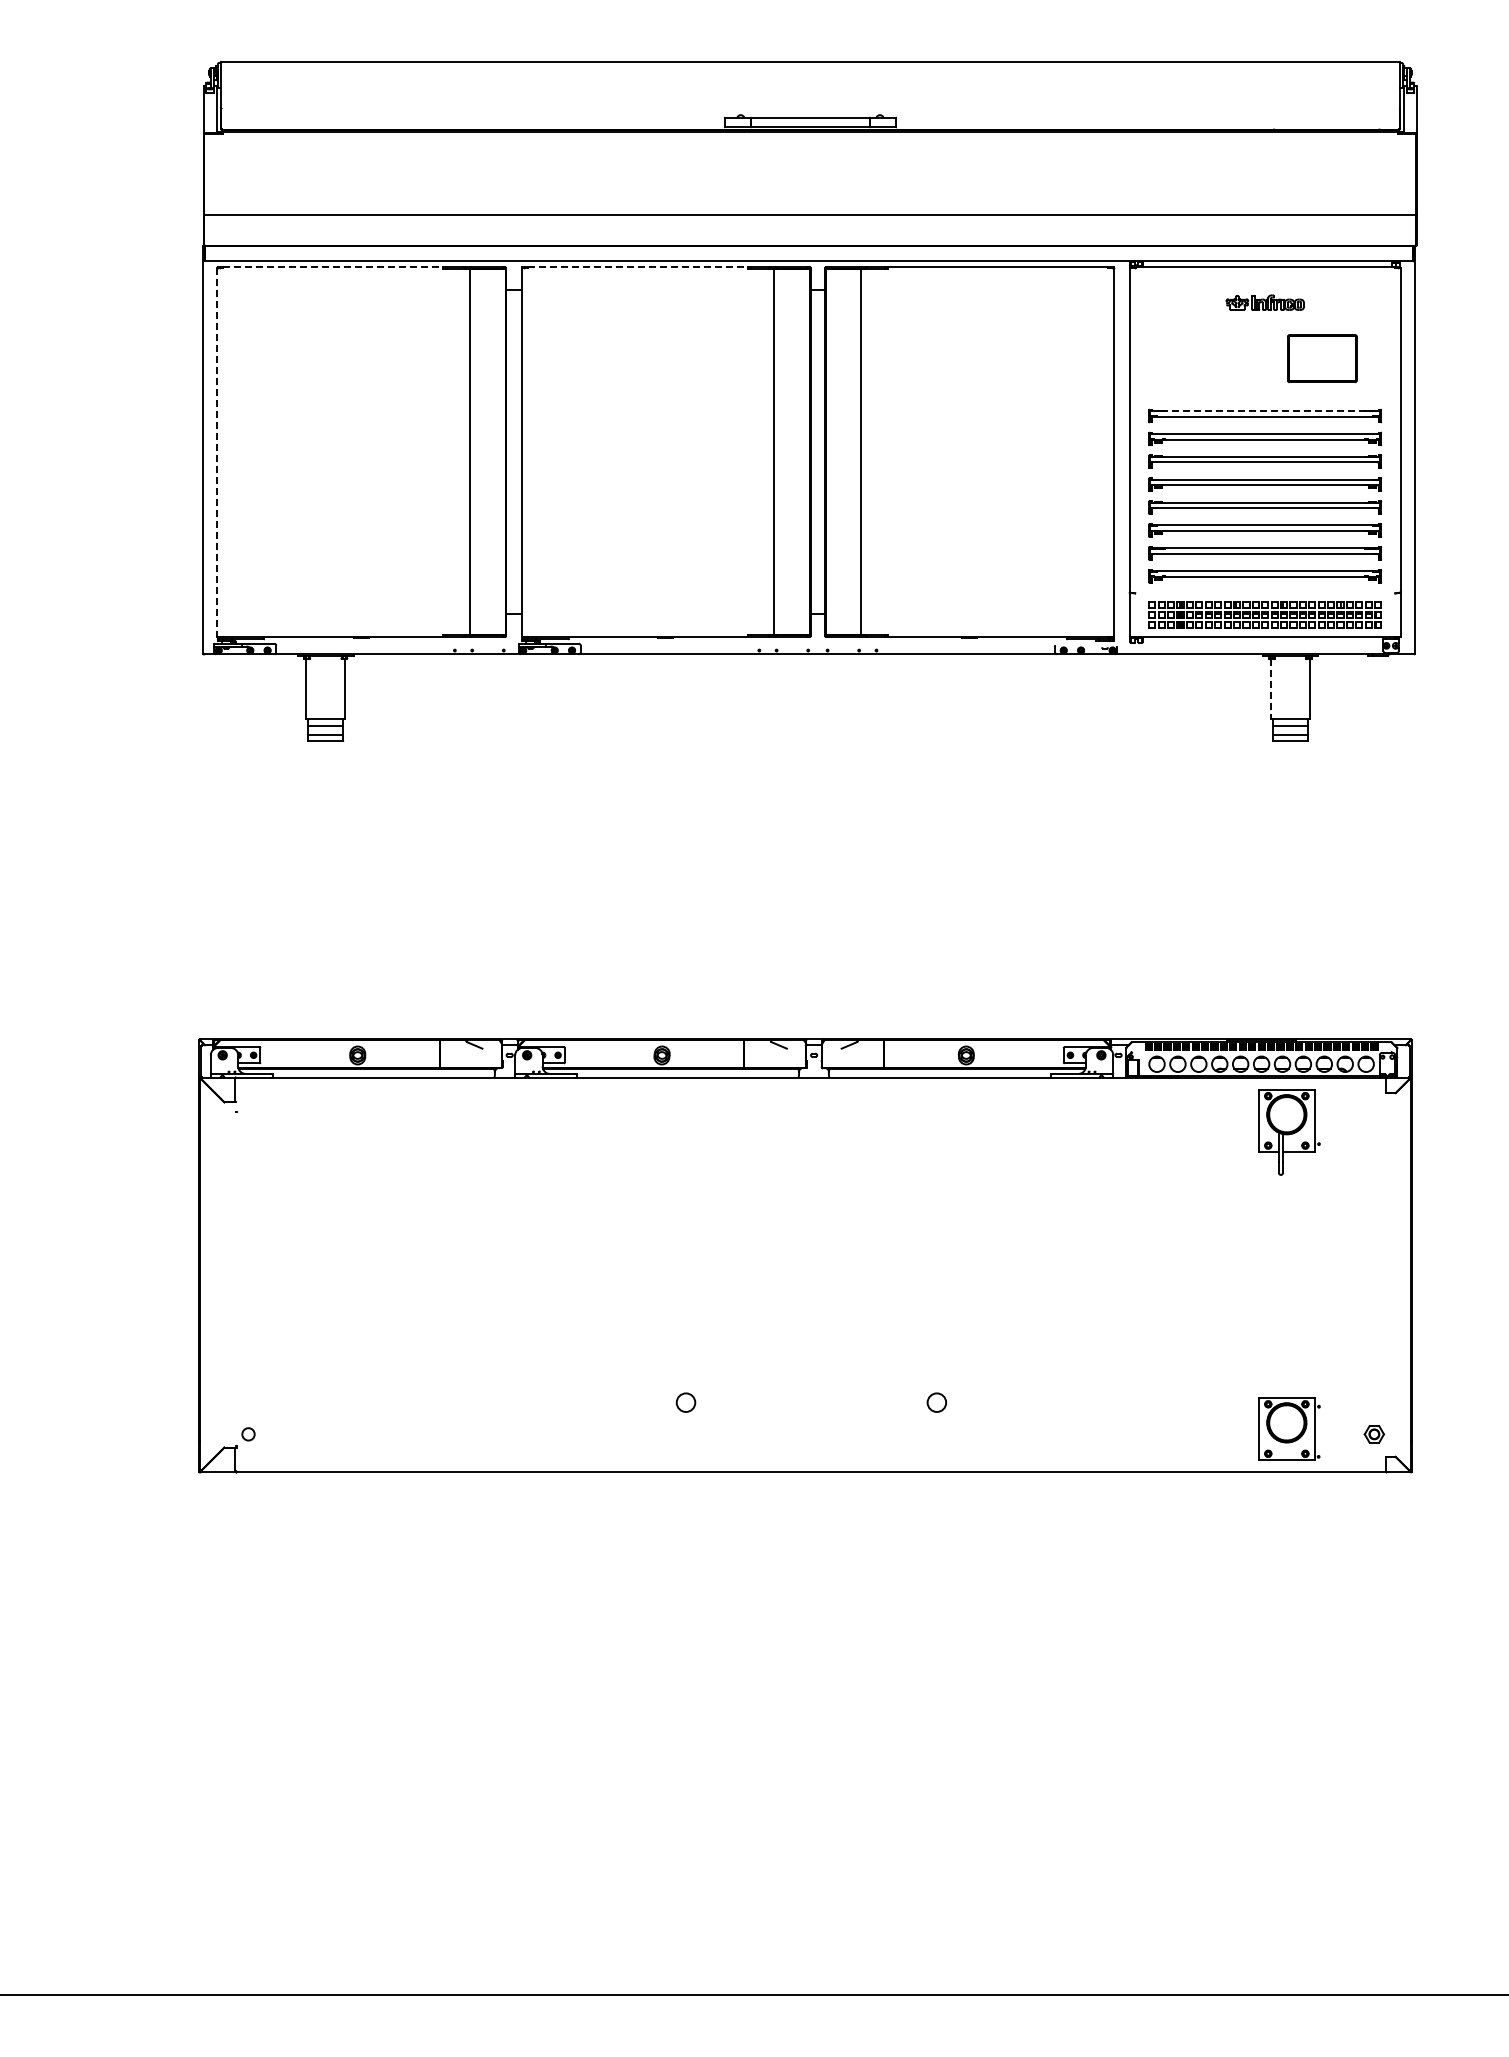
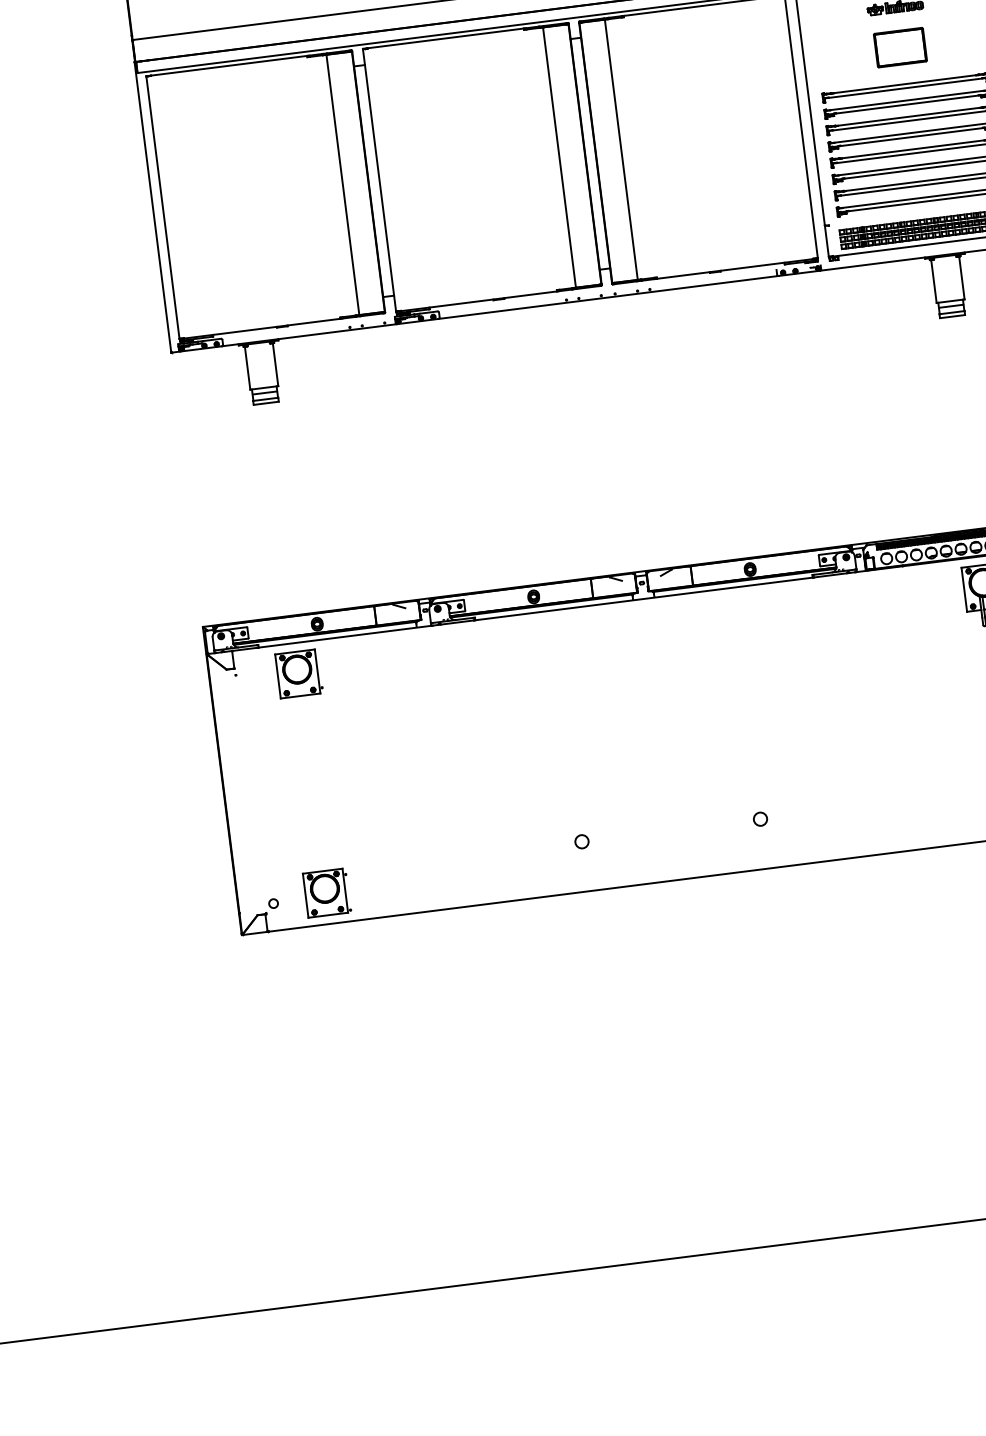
line: (333, 267) -> (229, 65), dashed -> solid
line: (637, 267) -> (445, 38), dashed -> solid
part: (1322, 358) -> (900, 47), moved
line: (1265, 411) -> (905, 84), dashed -> solid
line: (217, 452) -> (163, 207), dashed -> solid
line: (1270, 689) -> (933, 281), dashed -> solid
part: (324, 1120) -> (299, 673), added
part: (324, 1428) -> (327, 892), added

